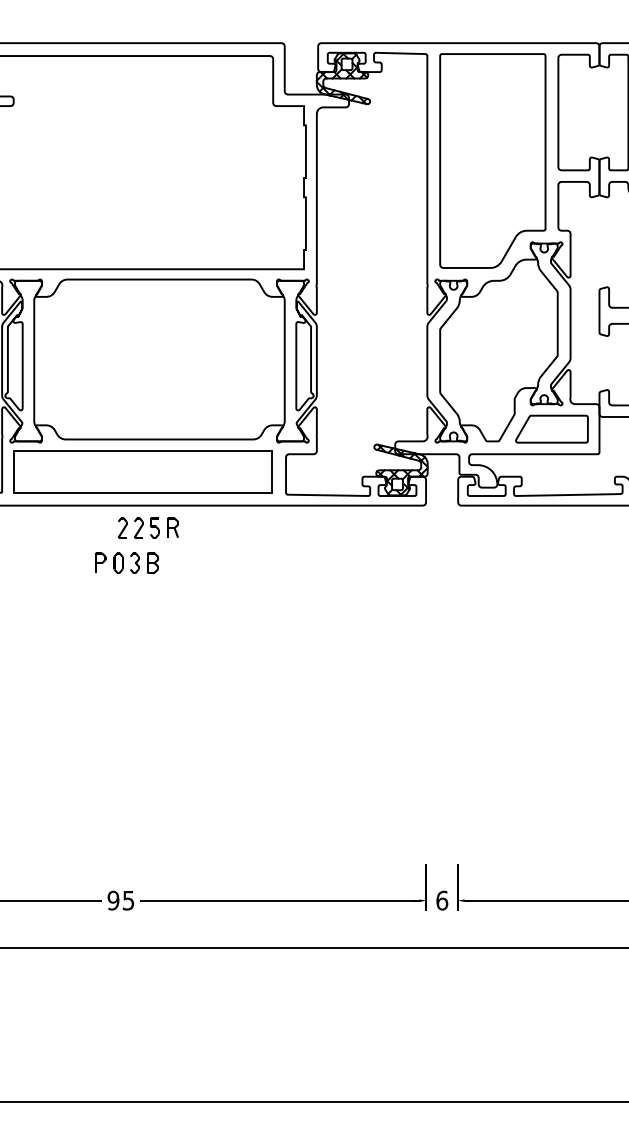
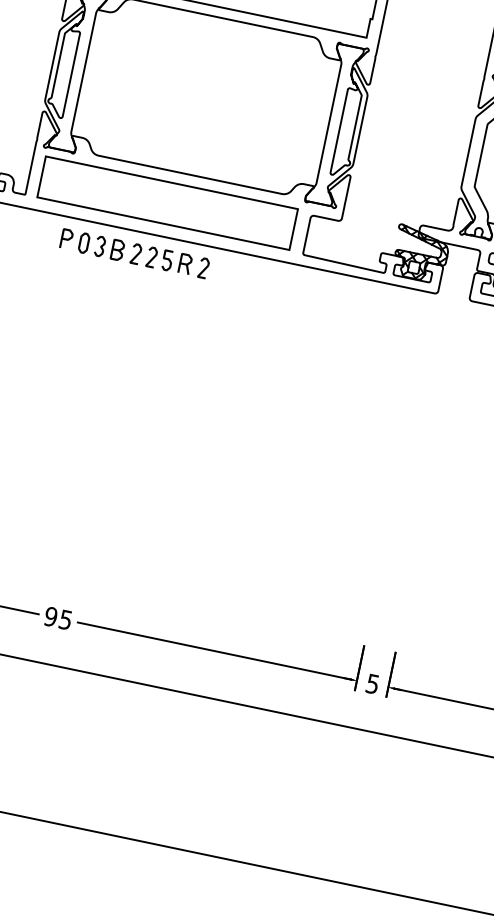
part: (191, 527) -> (203, 267), added
part: (126, 562) -> (92, 244), moved
text: (442, 900) -> (373, 684), 6 -> 5

